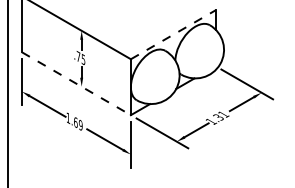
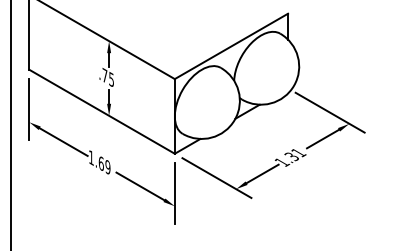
line: (173, 34) -> (231, 46), dashed -> solid
line: (76, 84) -> (102, 112), dashed -> solid

